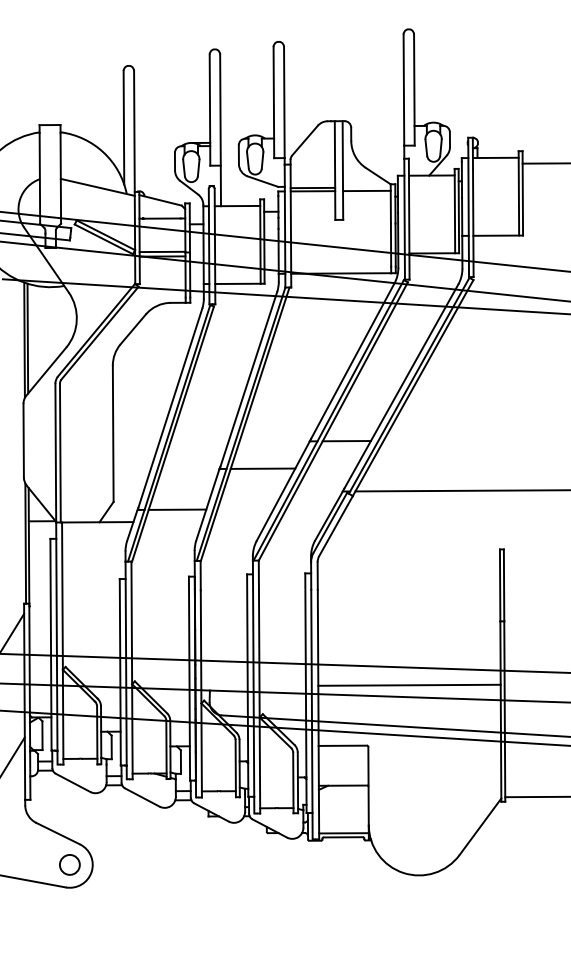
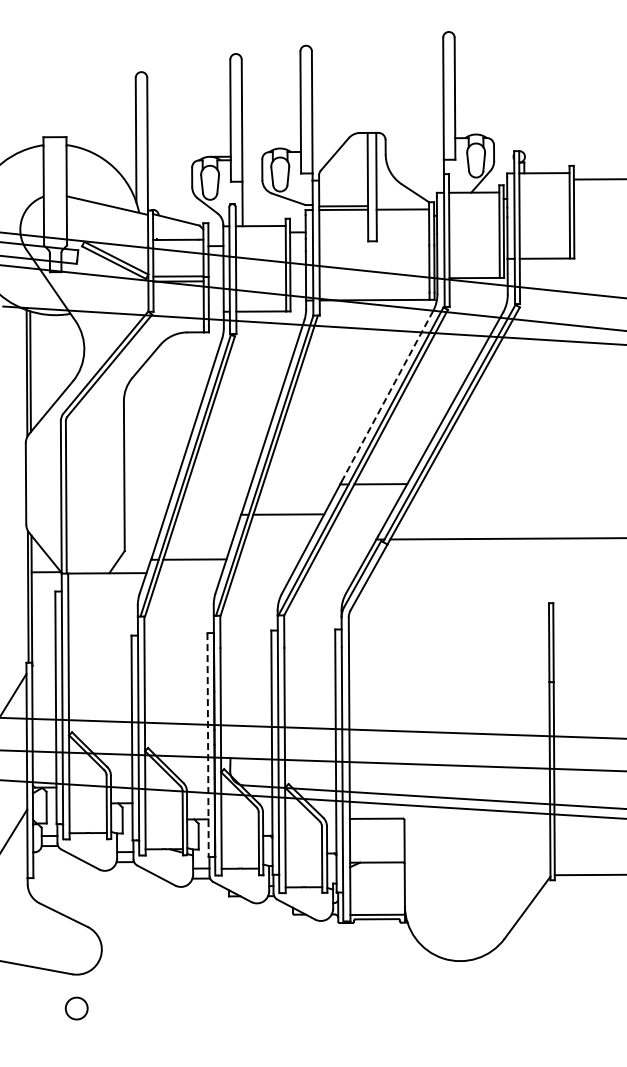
line: (352, 361) -> (387, 396), solid -> dashed
line: (189, 678) -> (208, 744), solid -> dashed
line: (409, 684) -> (449, 751), removed
circle: (69, 864) -> (76, 1008), moved

